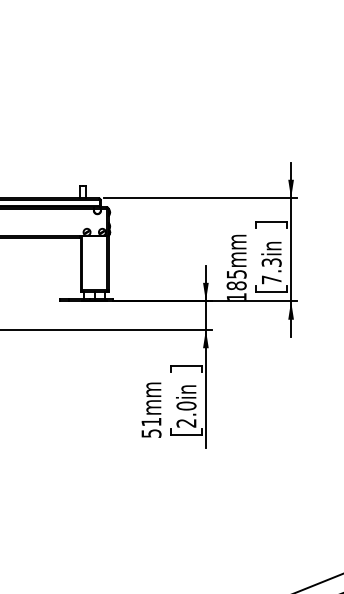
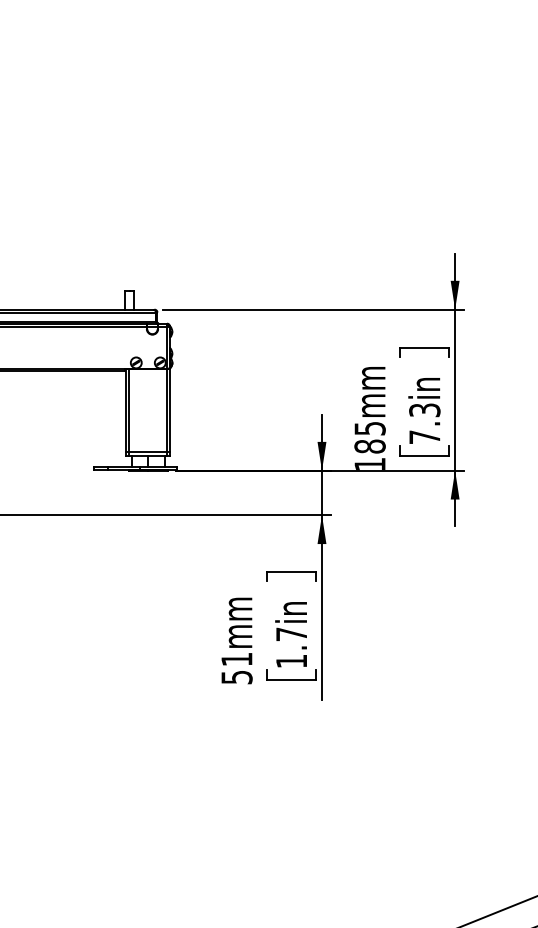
text: (186, 414) -> (291, 647), 2.0in -> 1.7in

